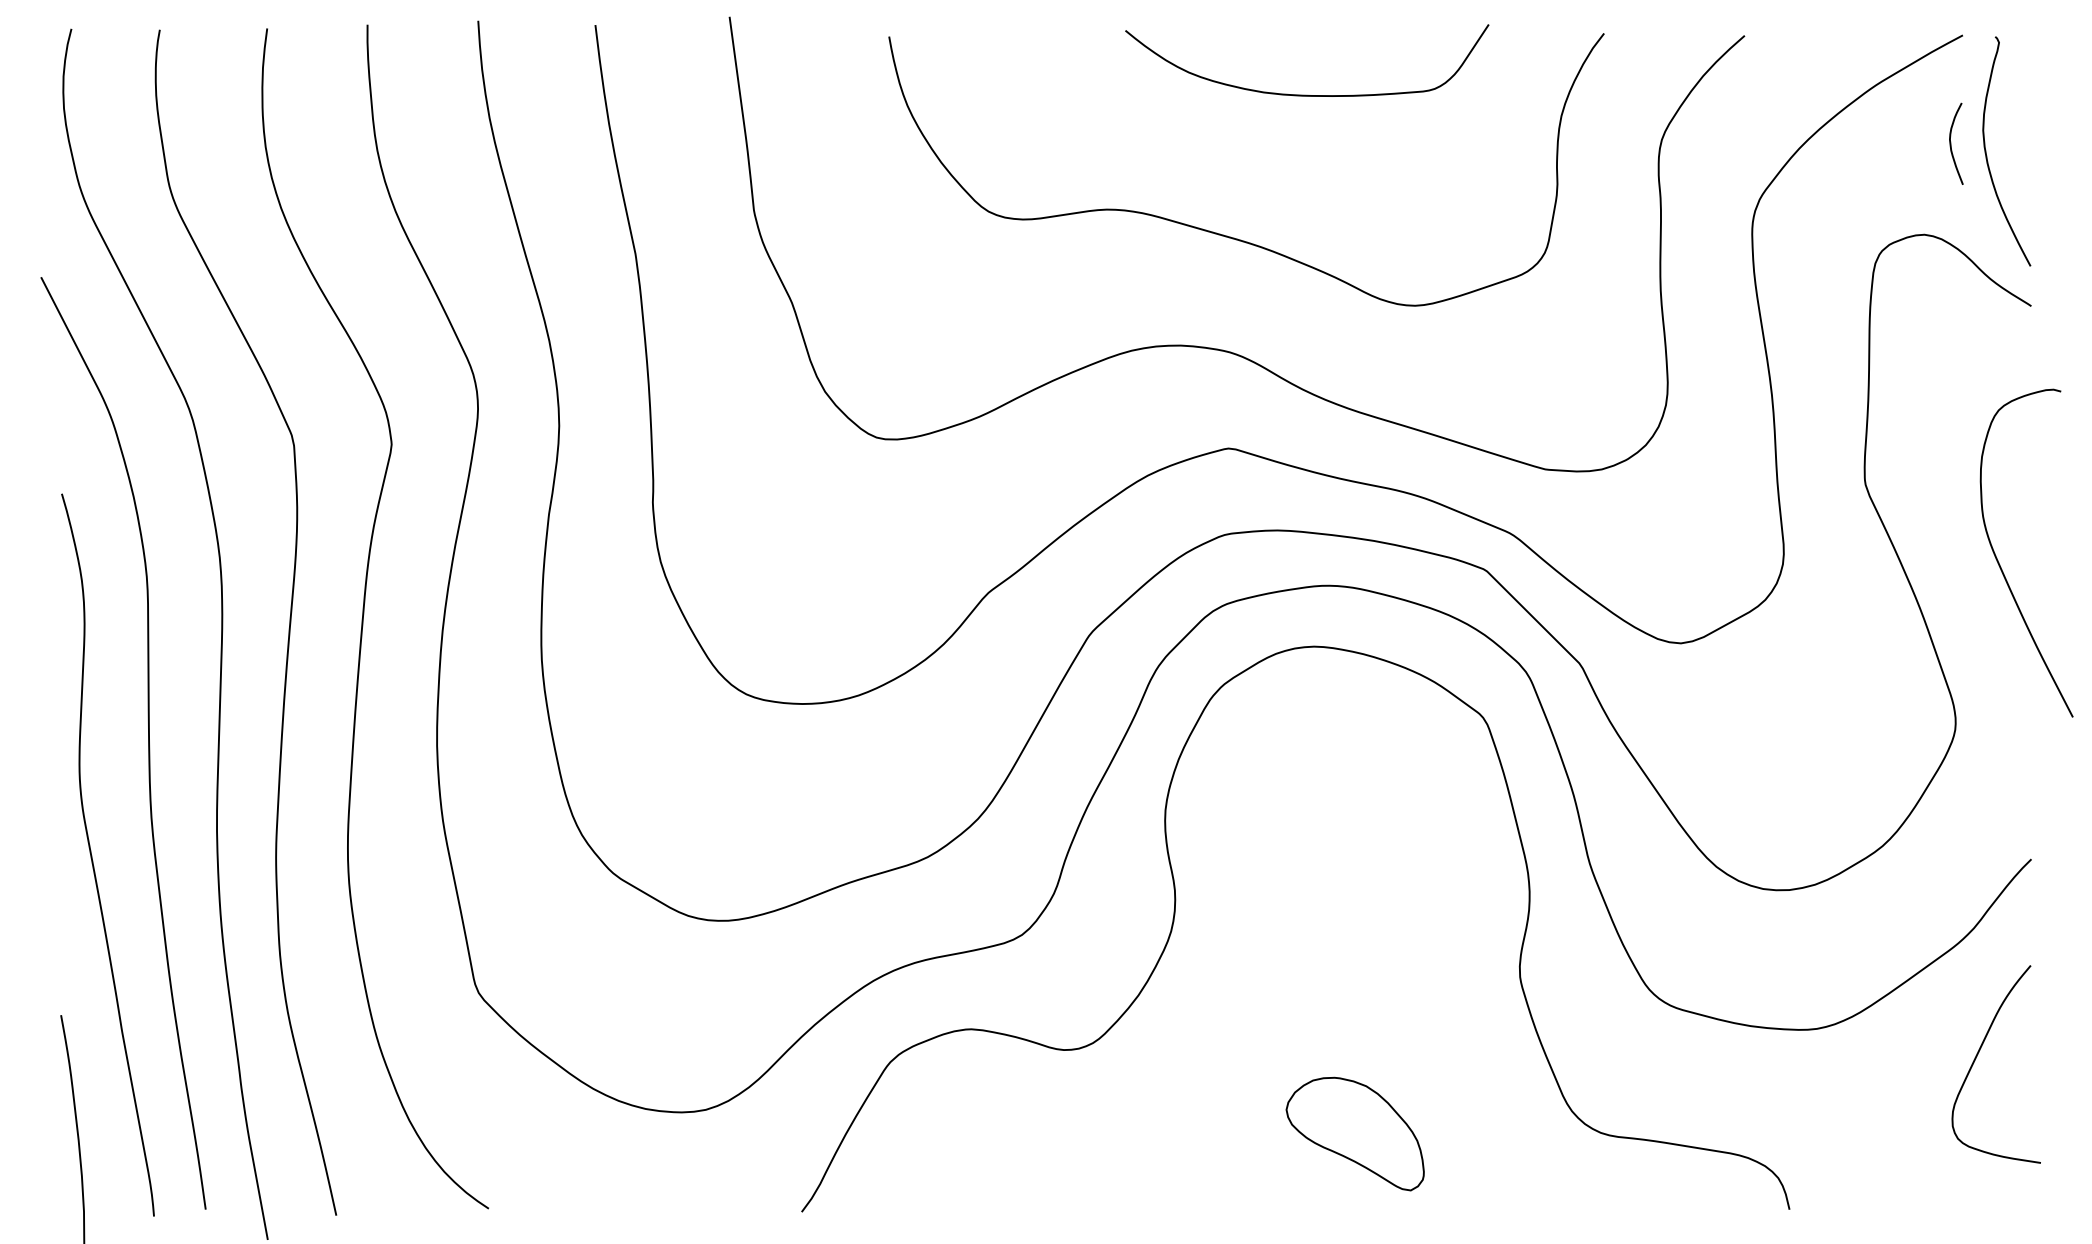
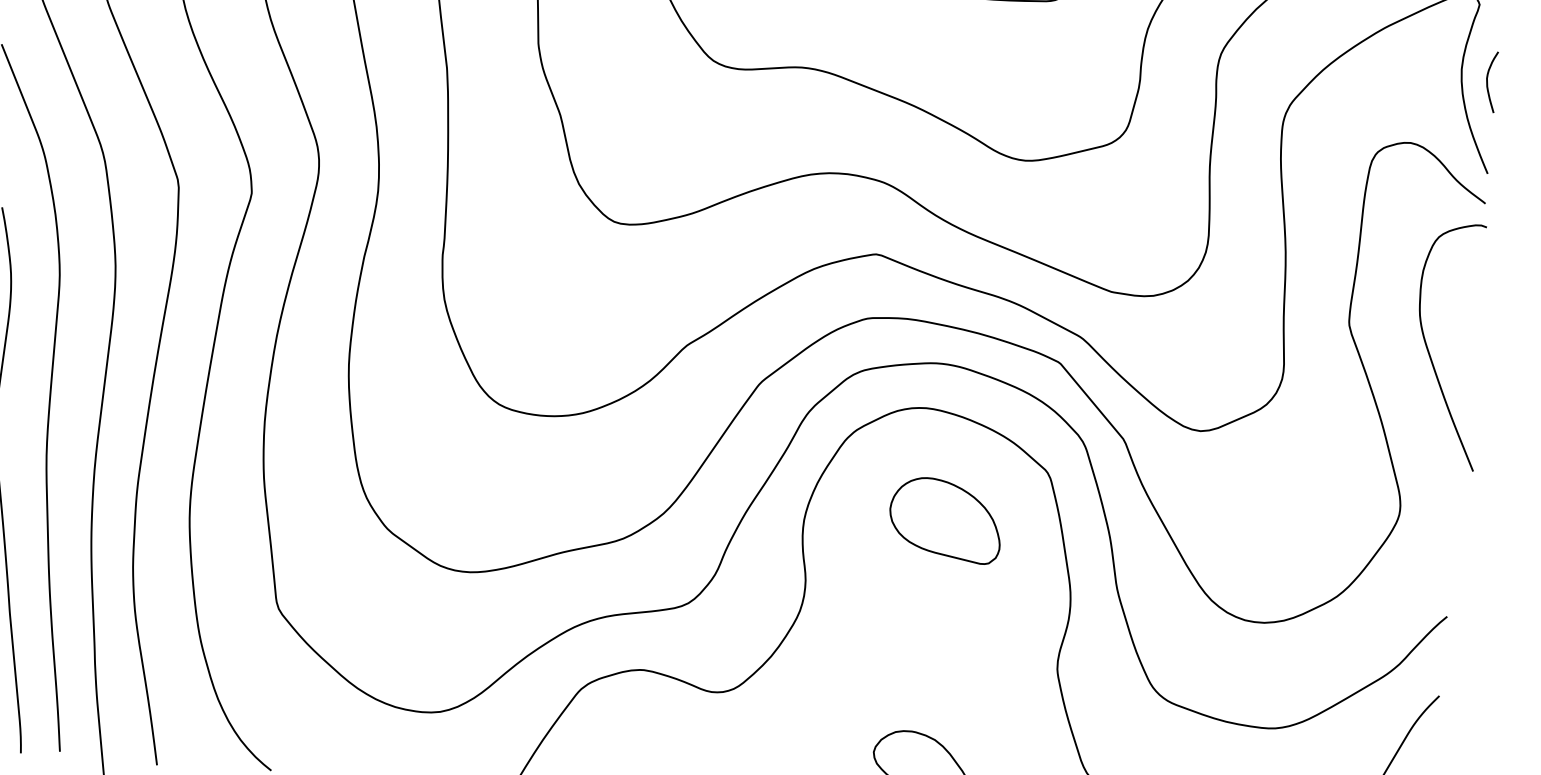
curve: (1951, 143) -> (1487, 81), moved
curve: (2000, 564) -> (1429, 352), moved
part: (1353, 792) -> (945, 519), added

